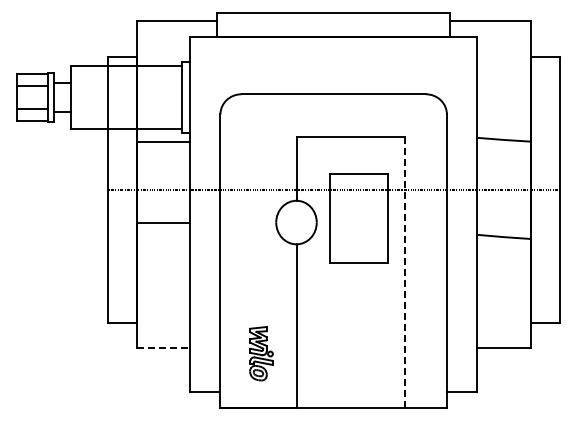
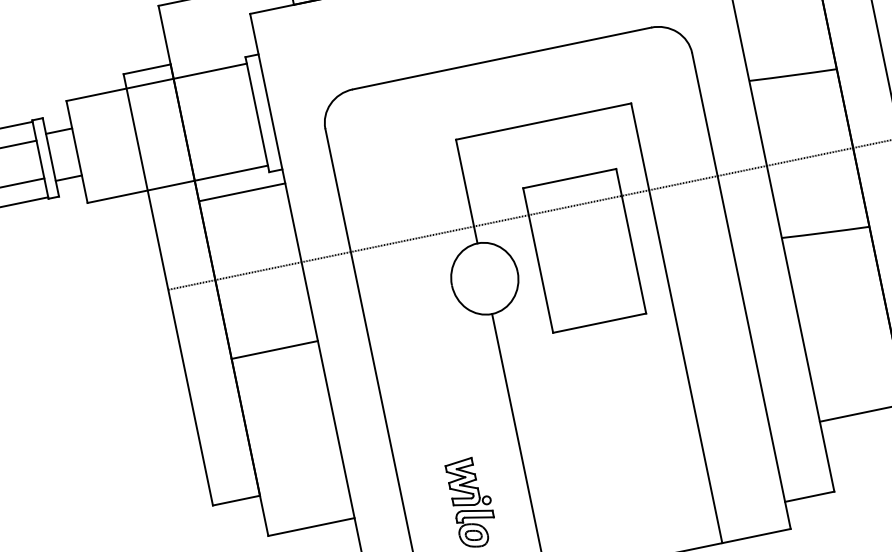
line: (163, 222) -> (274, 349), moved
line: (404, 272) -> (676, 323), dashed -> solid
line: (163, 348) -> (311, 527), dashed -> solid

